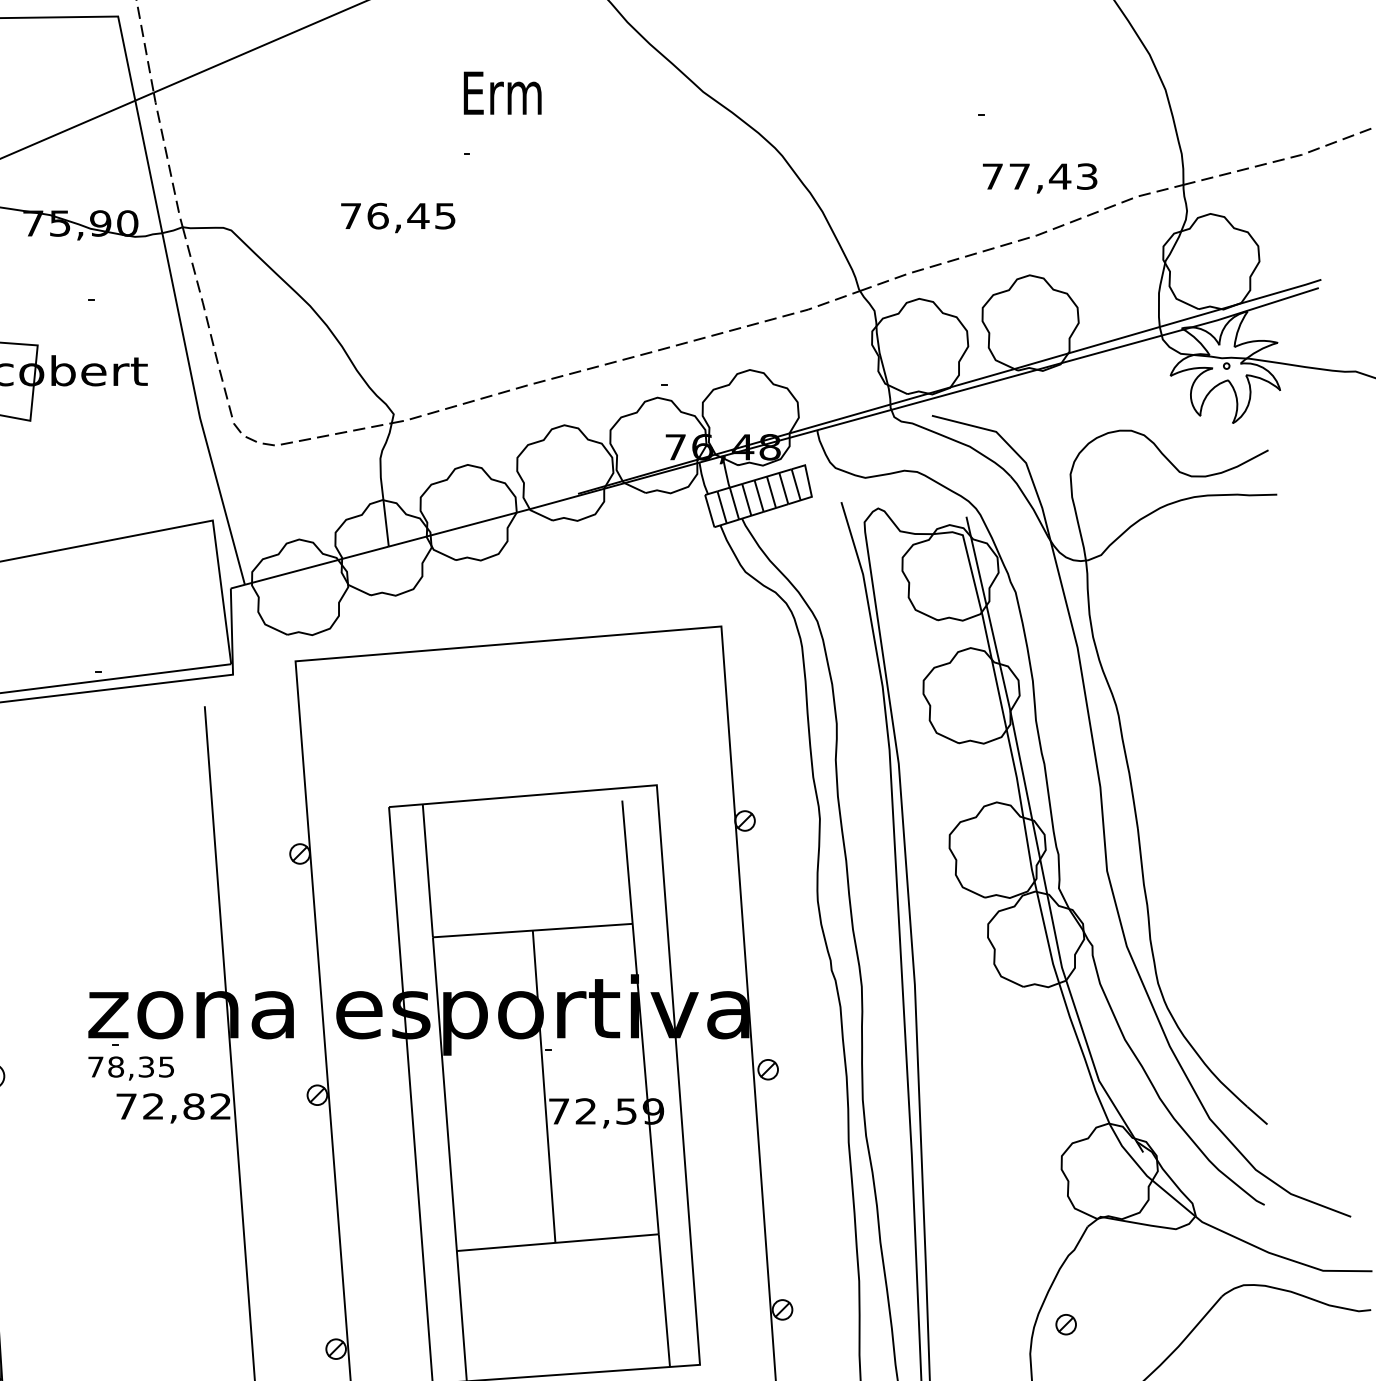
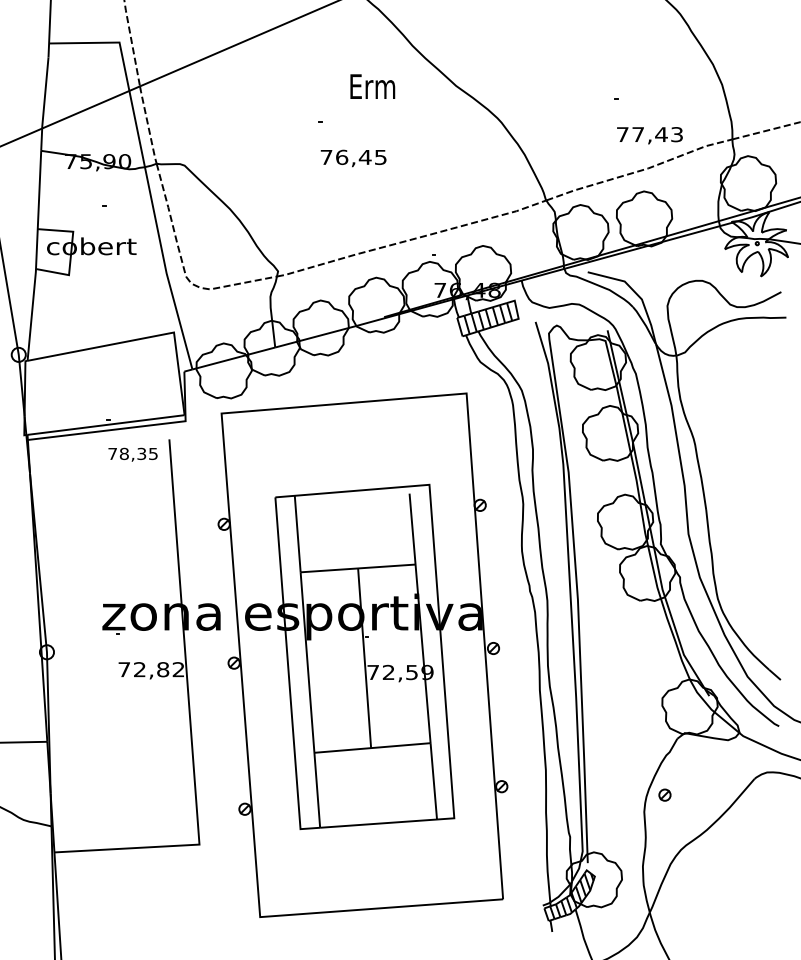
text: (502, 92) -> (372, 86), moved
text: (397, 218) -> (353, 158), moved
text: (130, 1067) -> (132, 454), moved

